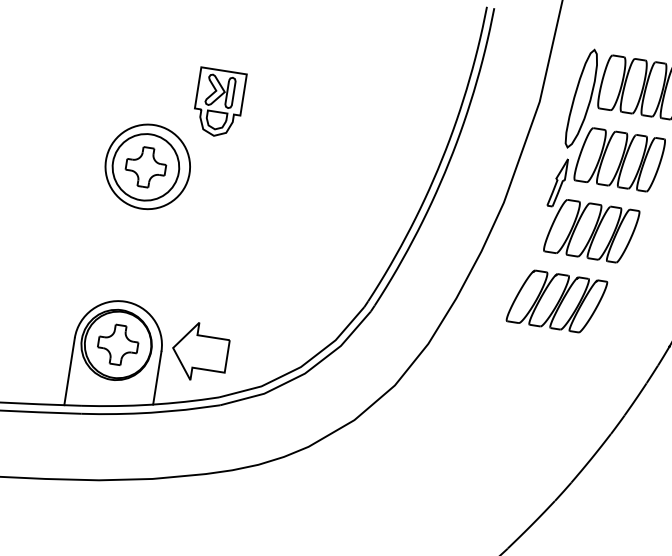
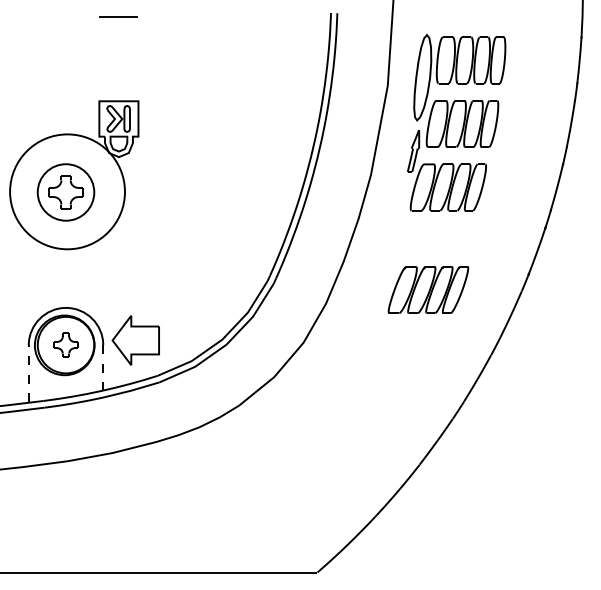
circle: (147, 166) -> (67, 191), size x1.6
part: (557, 300) -> (428, 289), moved
part: (117, 344) -> (65, 344), size x0.7
line: (69, 371) -> (28, 373), solid -> dashed
line: (157, 377) -> (103, 367), solid -> dashed

